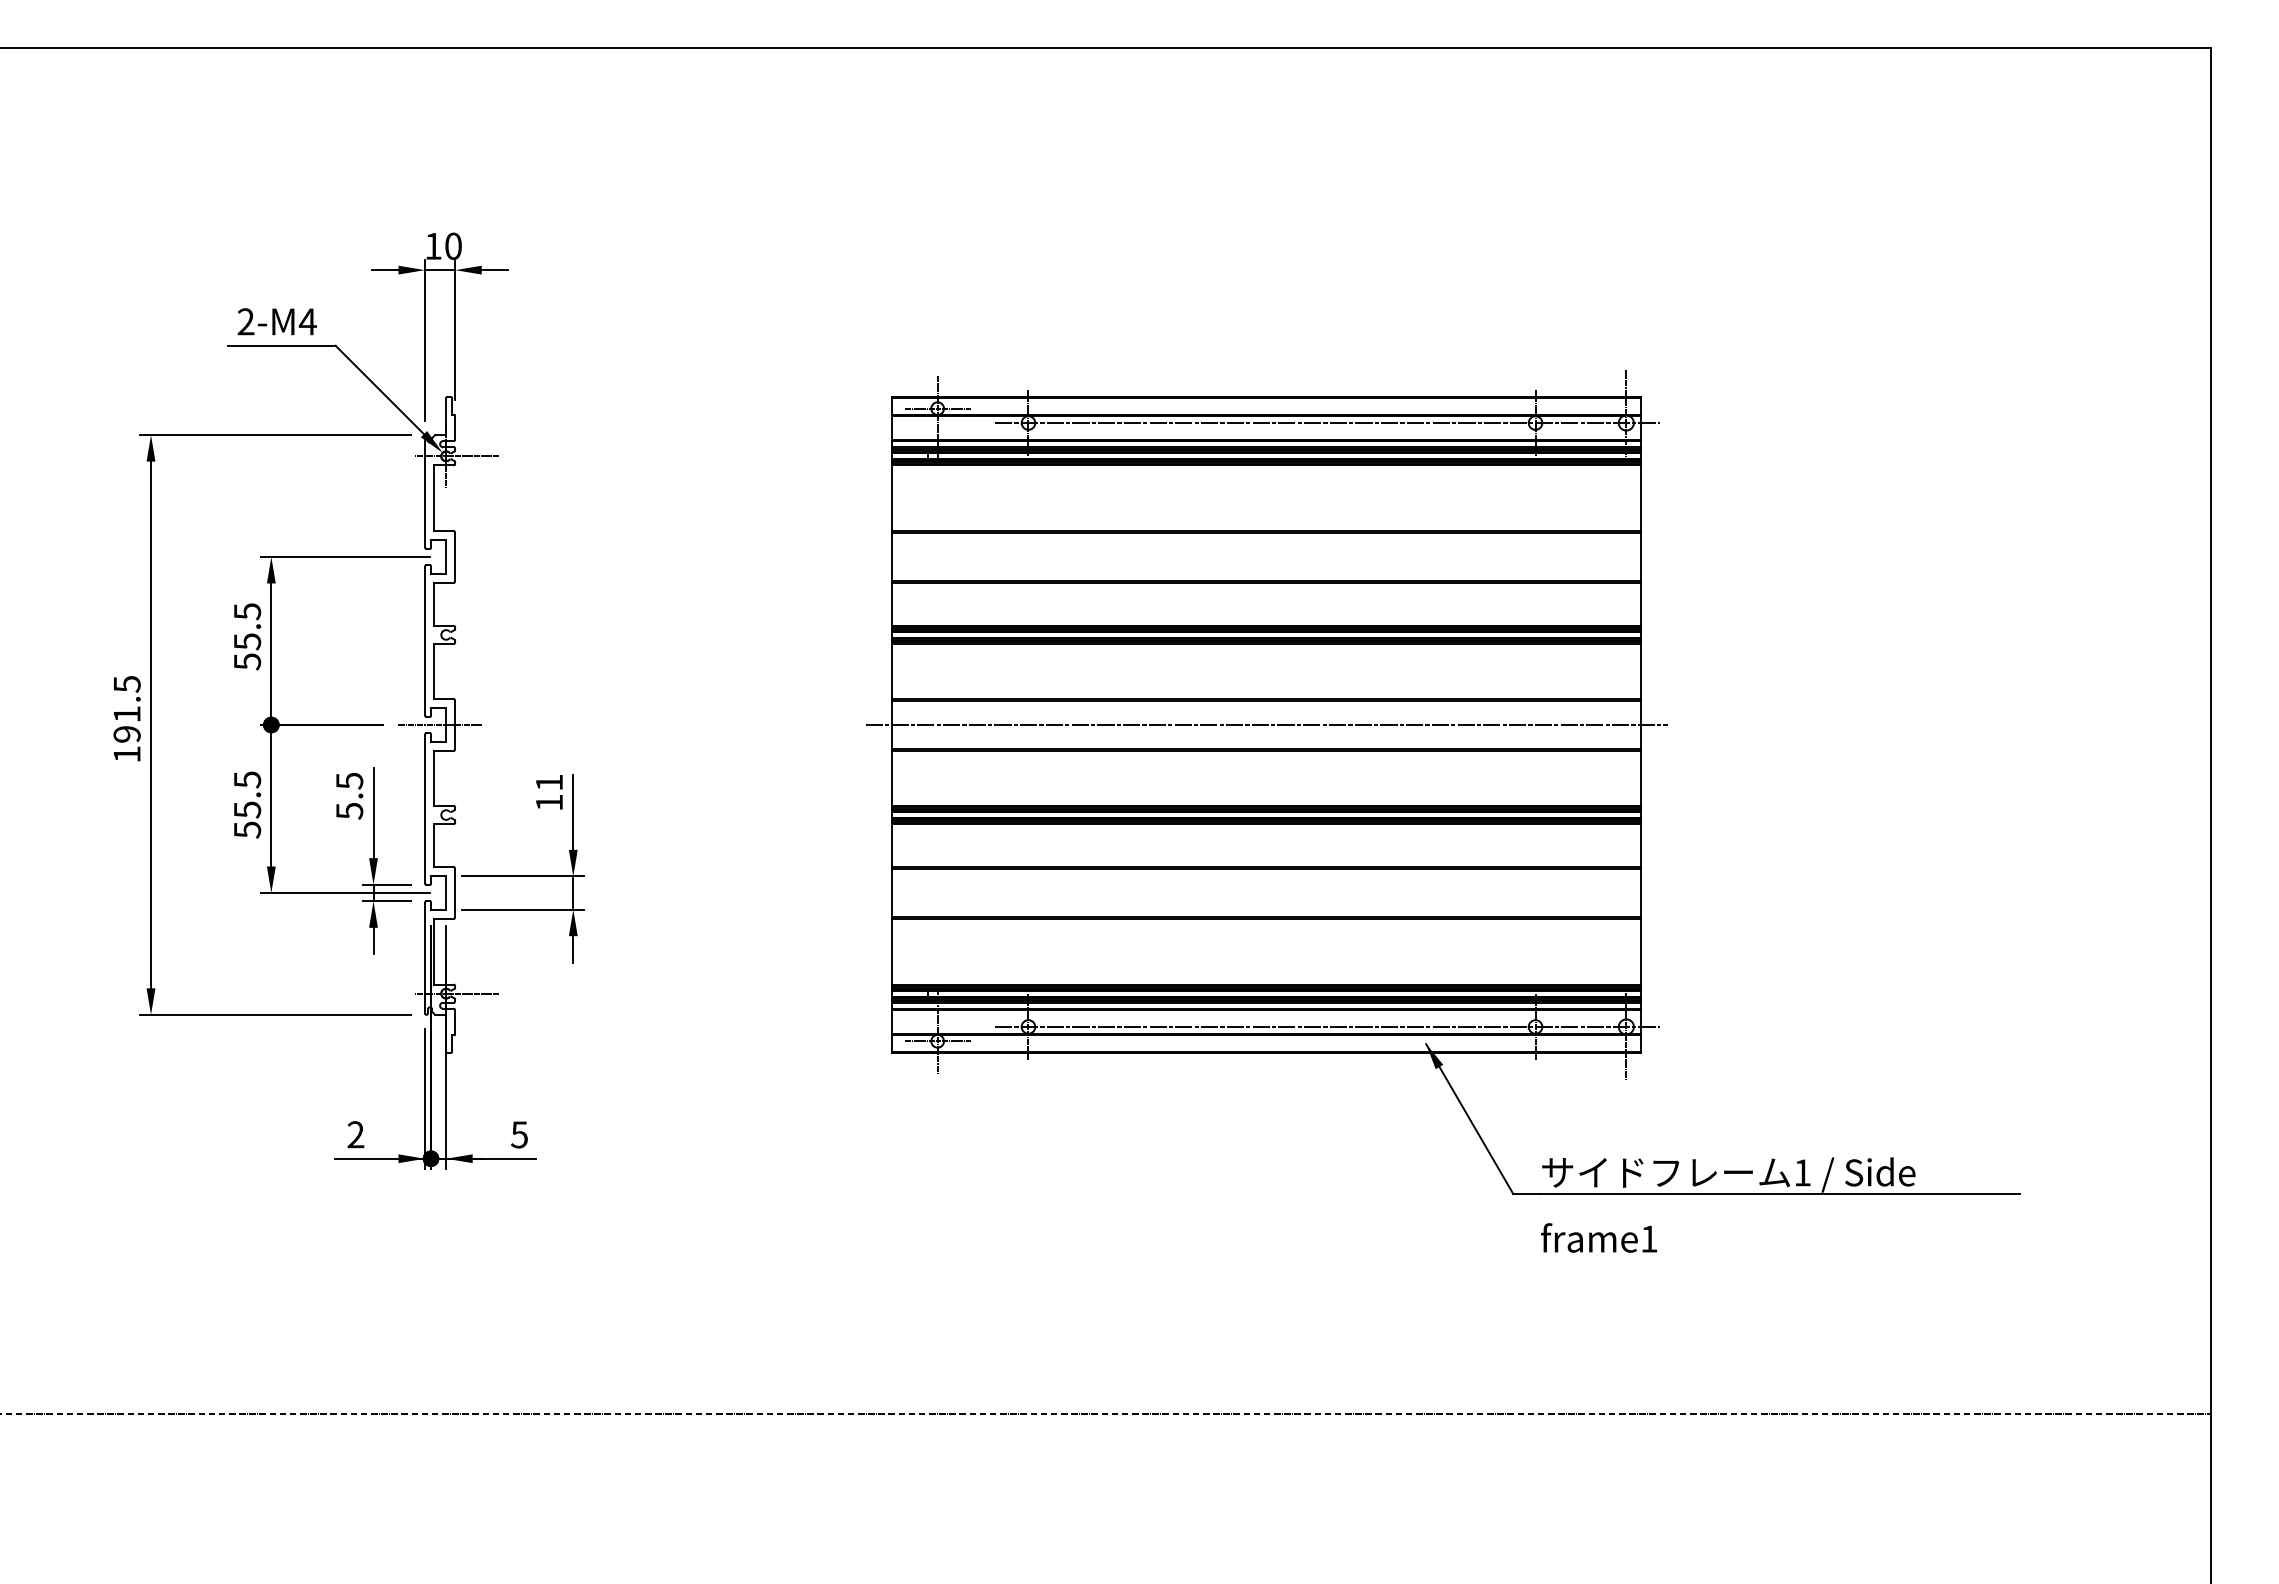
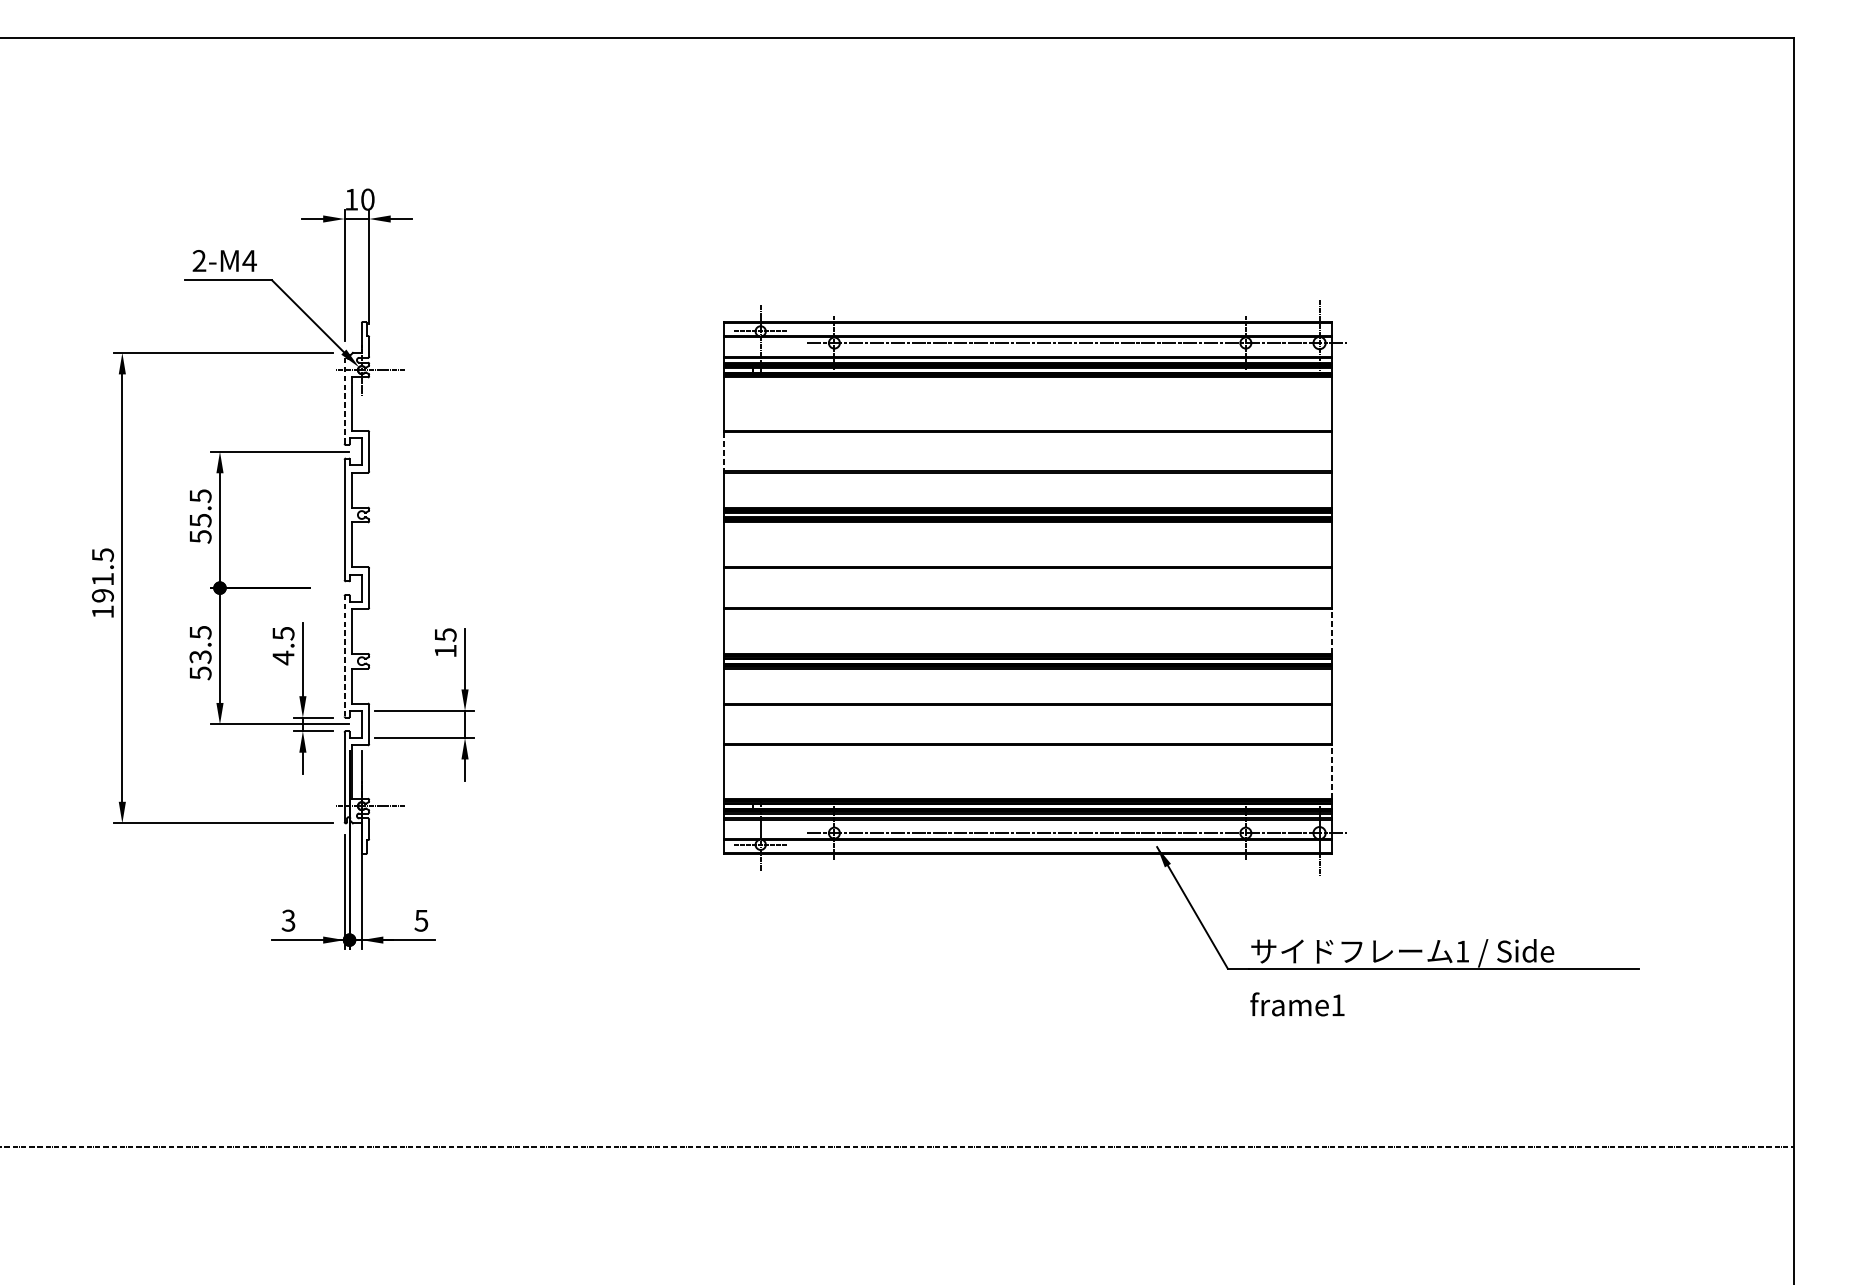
line: (424, 491) -> (344, 398), solid -> dashed
line: (892, 557) -> (724, 452), solid -> dashed
line: (439, 724) -> (356, 587), removed
line: (1266, 724) -> (1027, 587), removed
line: (1641, 778) -> (1331, 631), solid -> dashed
text: (549, 782) -> (445, 634), 11 -> 15
line: (424, 808) -> (344, 655), solid -> dashed
text: (246, 809) -> (199, 656), 55.5 -> 53.5
text: (349, 811) -> (283, 658), 5.5 -> 4.5
line: (1641, 951) -> (1331, 771), solid -> dashed
text: (355, 1134) -> (288, 920), 2 -> 3

